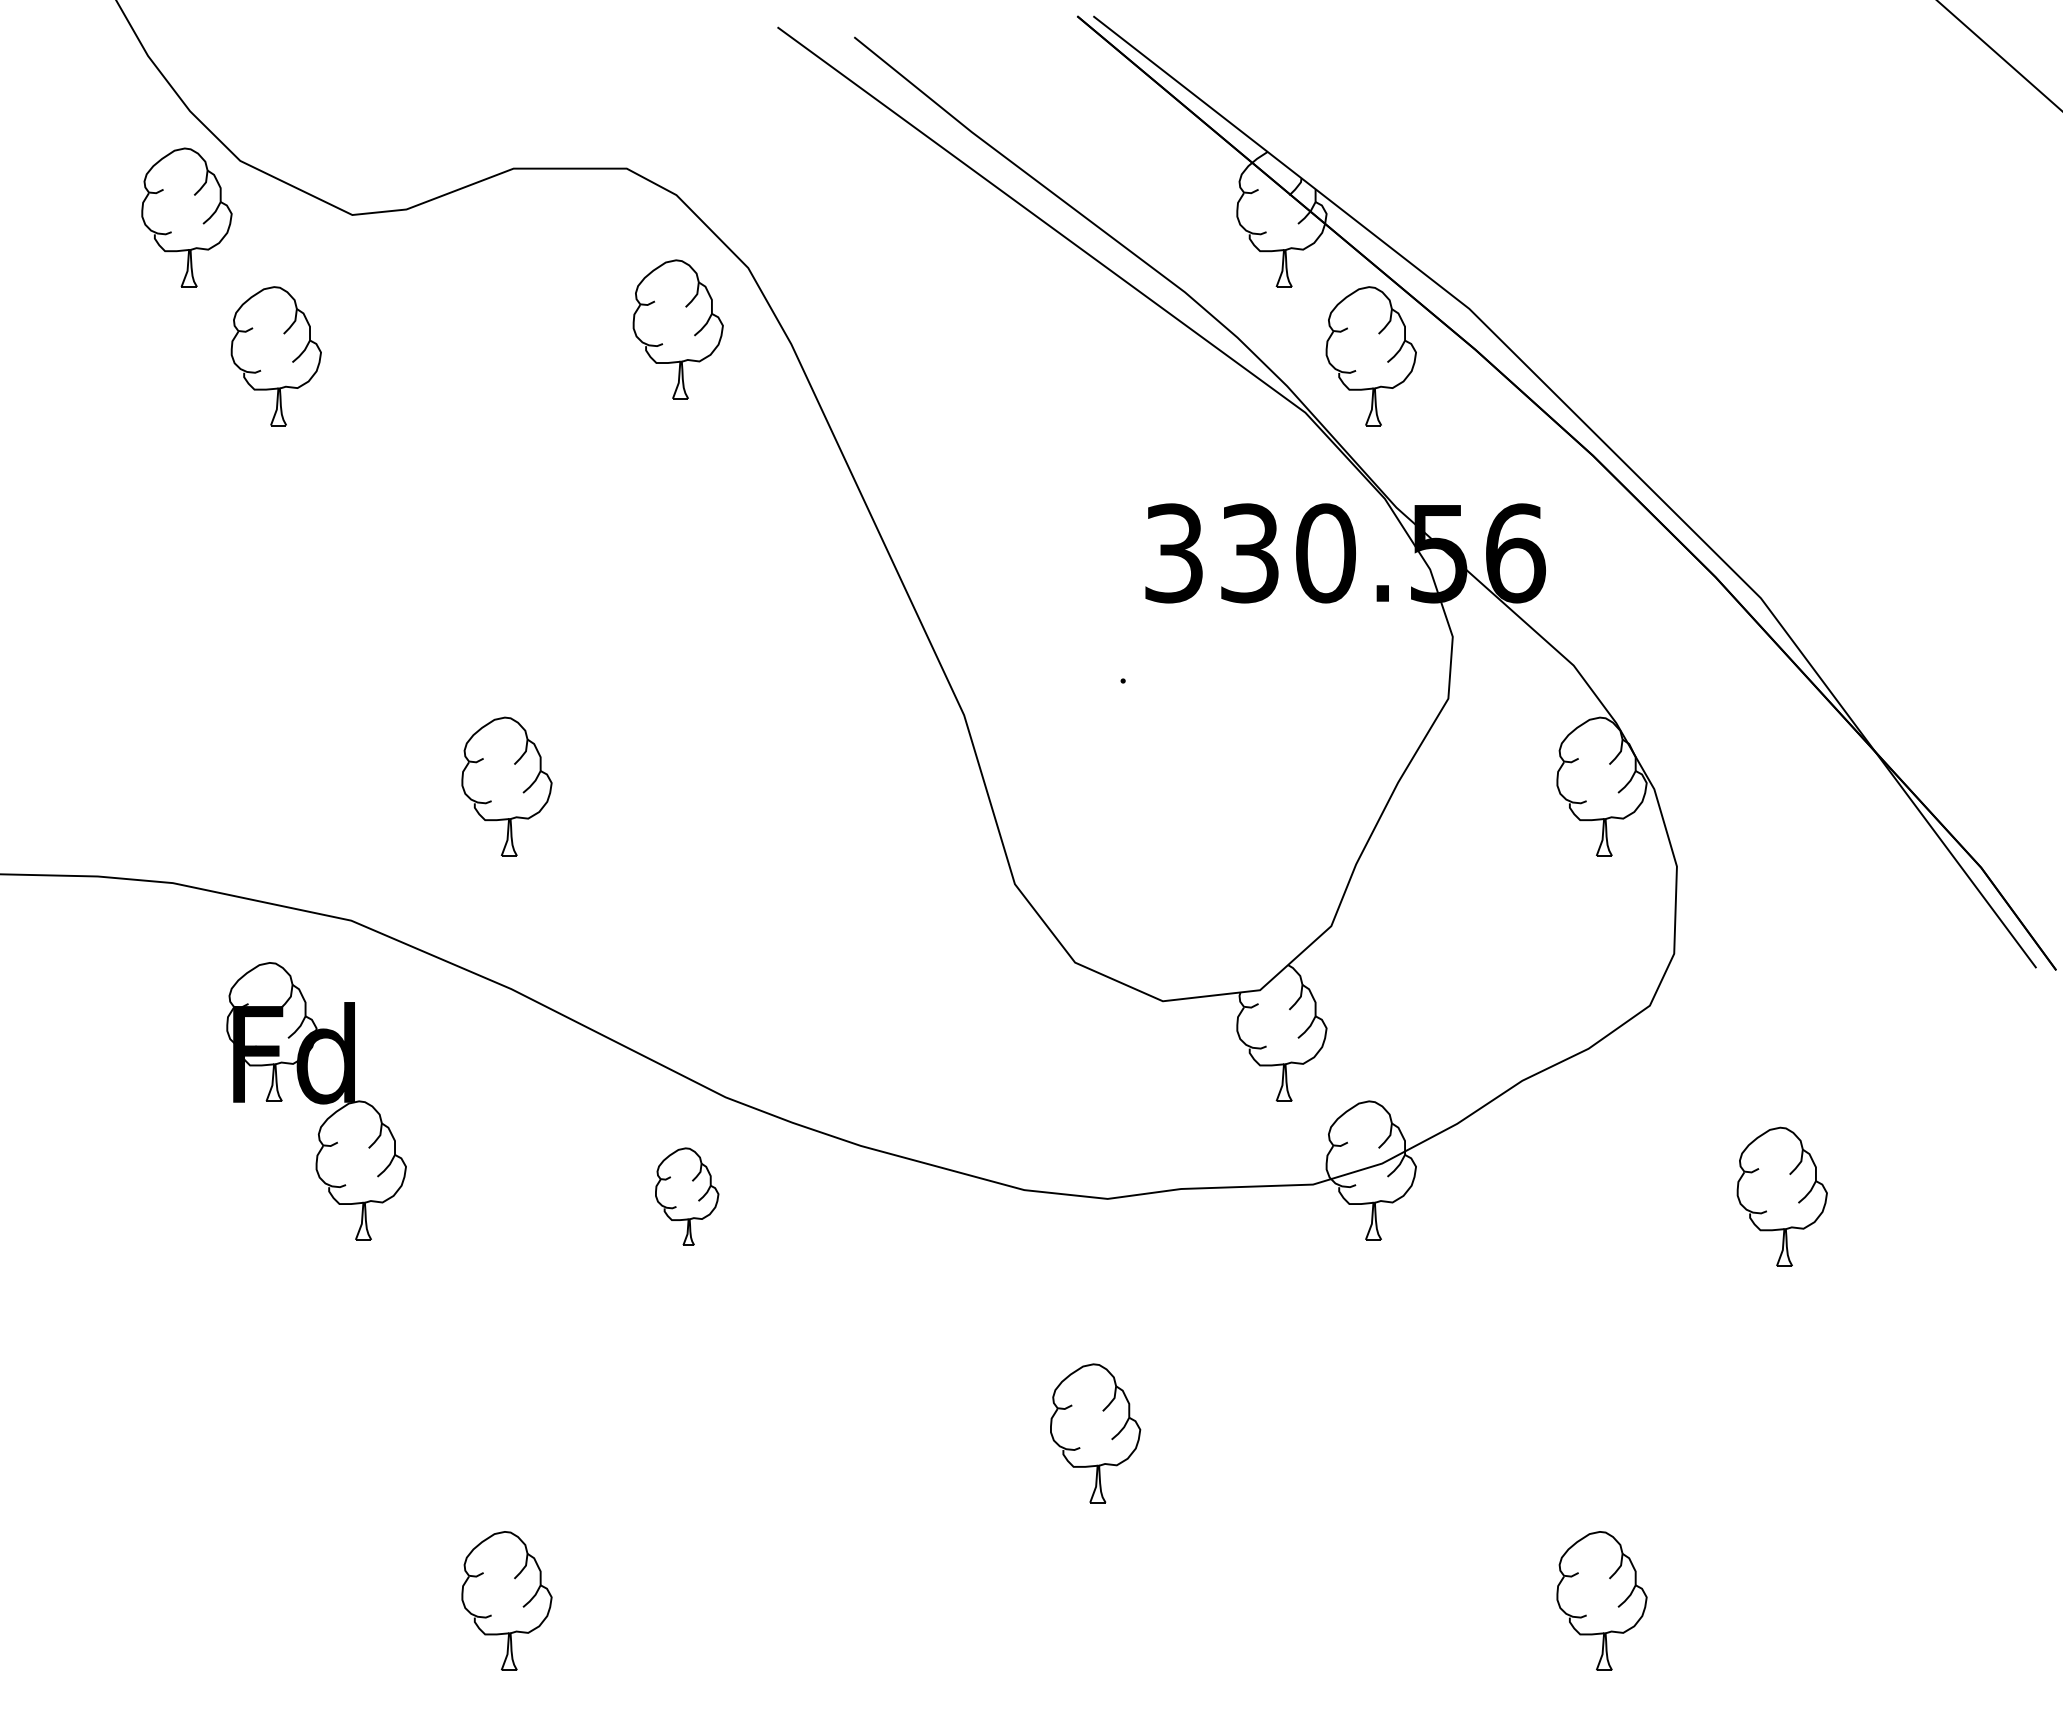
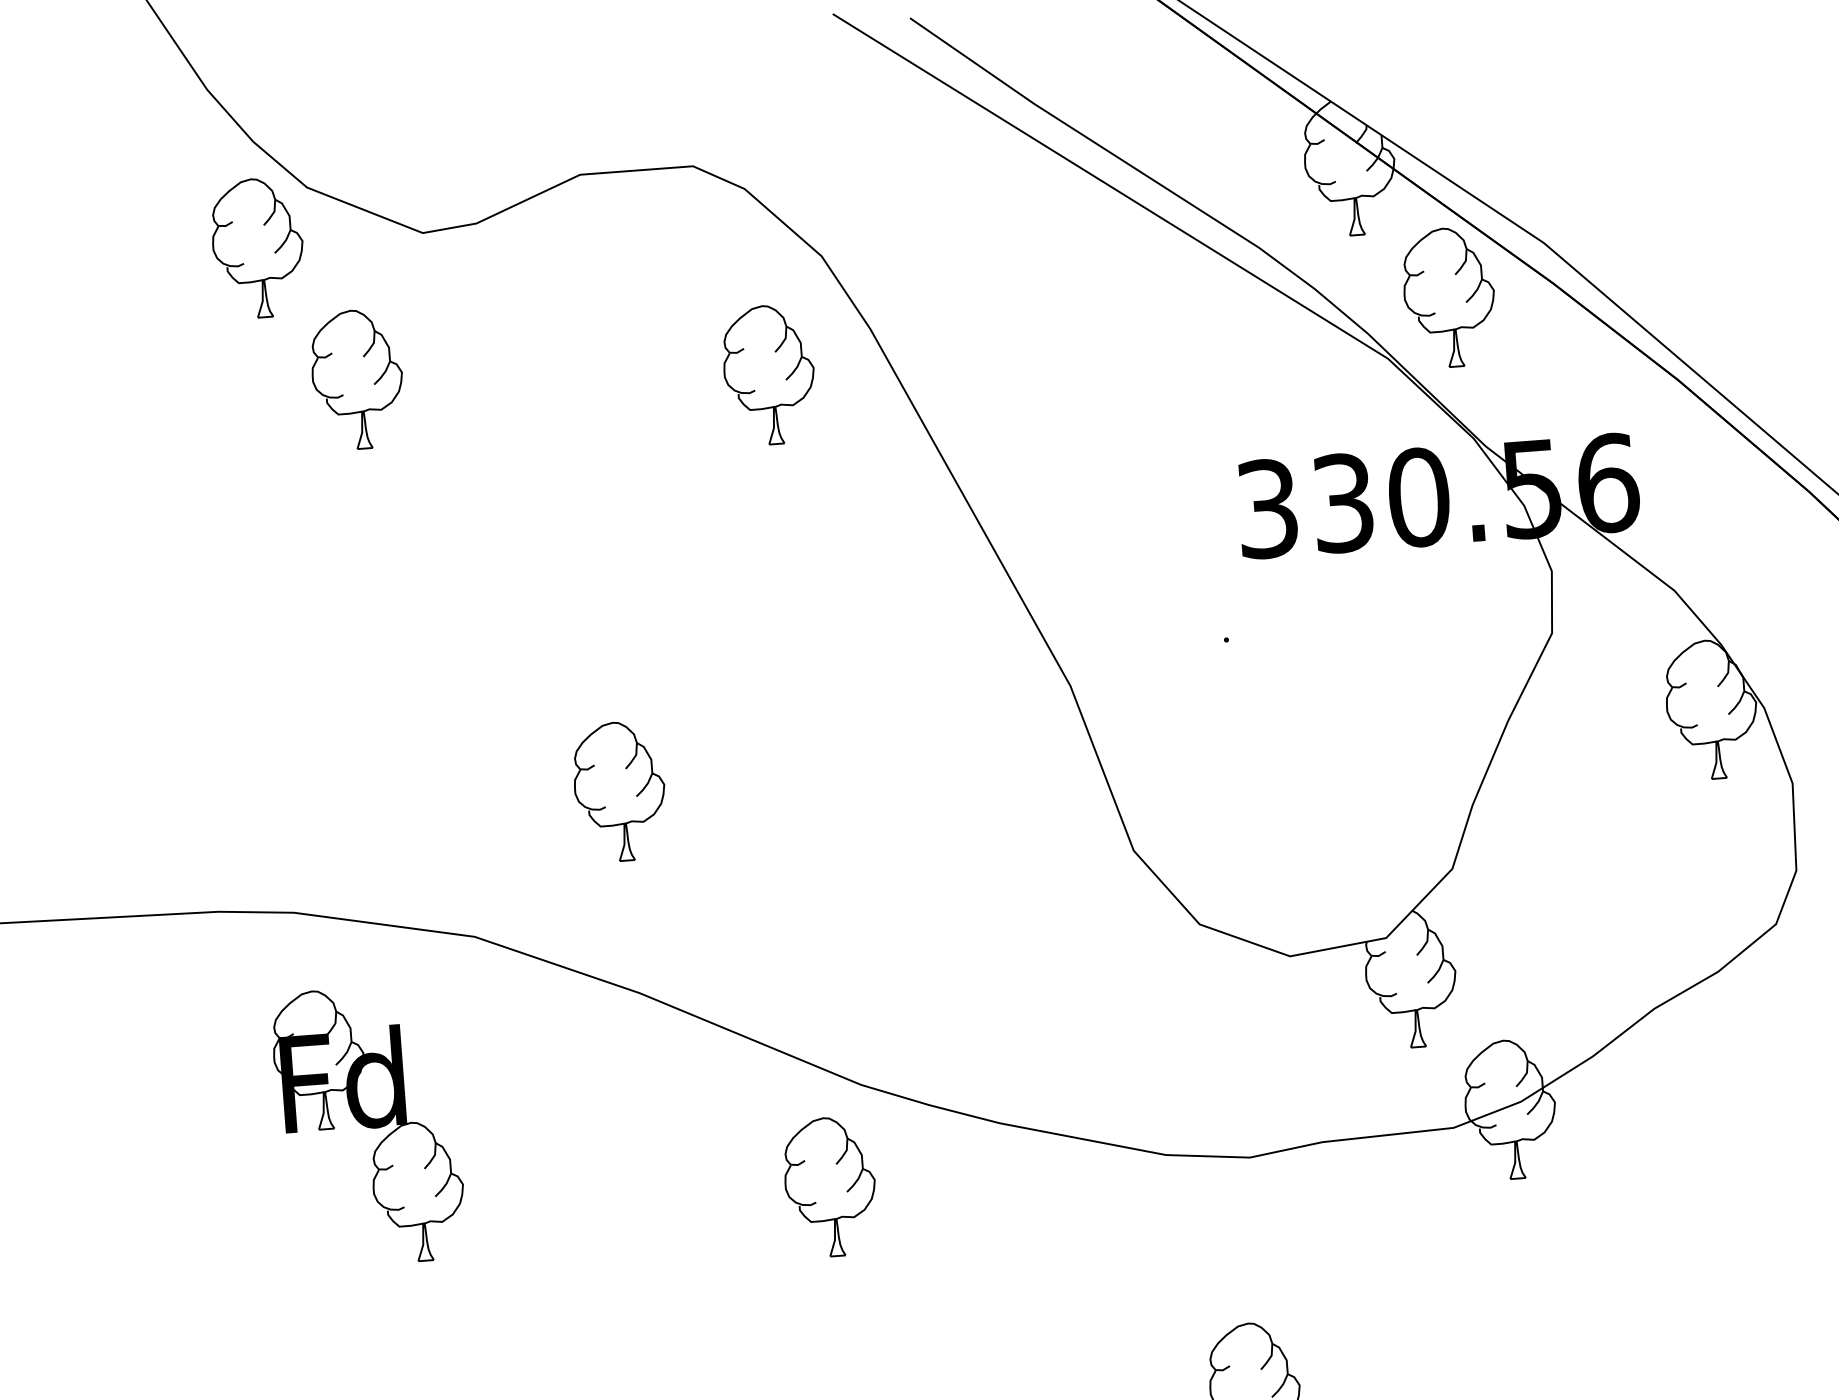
part: (677, 329) -> (768, 375), moved
part: (316, 1101) -> (368, 1126), moved
part: (686, 1196) -> (829, 1186), size x1.43

